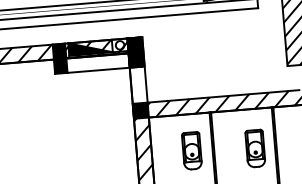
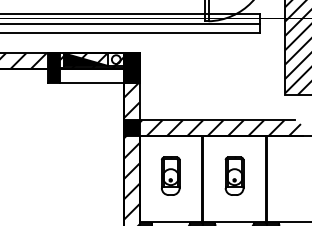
hatch: (137, 78) -> (131, 94), added
part: (255, 147) -> (234, 175), moved
part: (191, 150) -> (170, 175), moved

